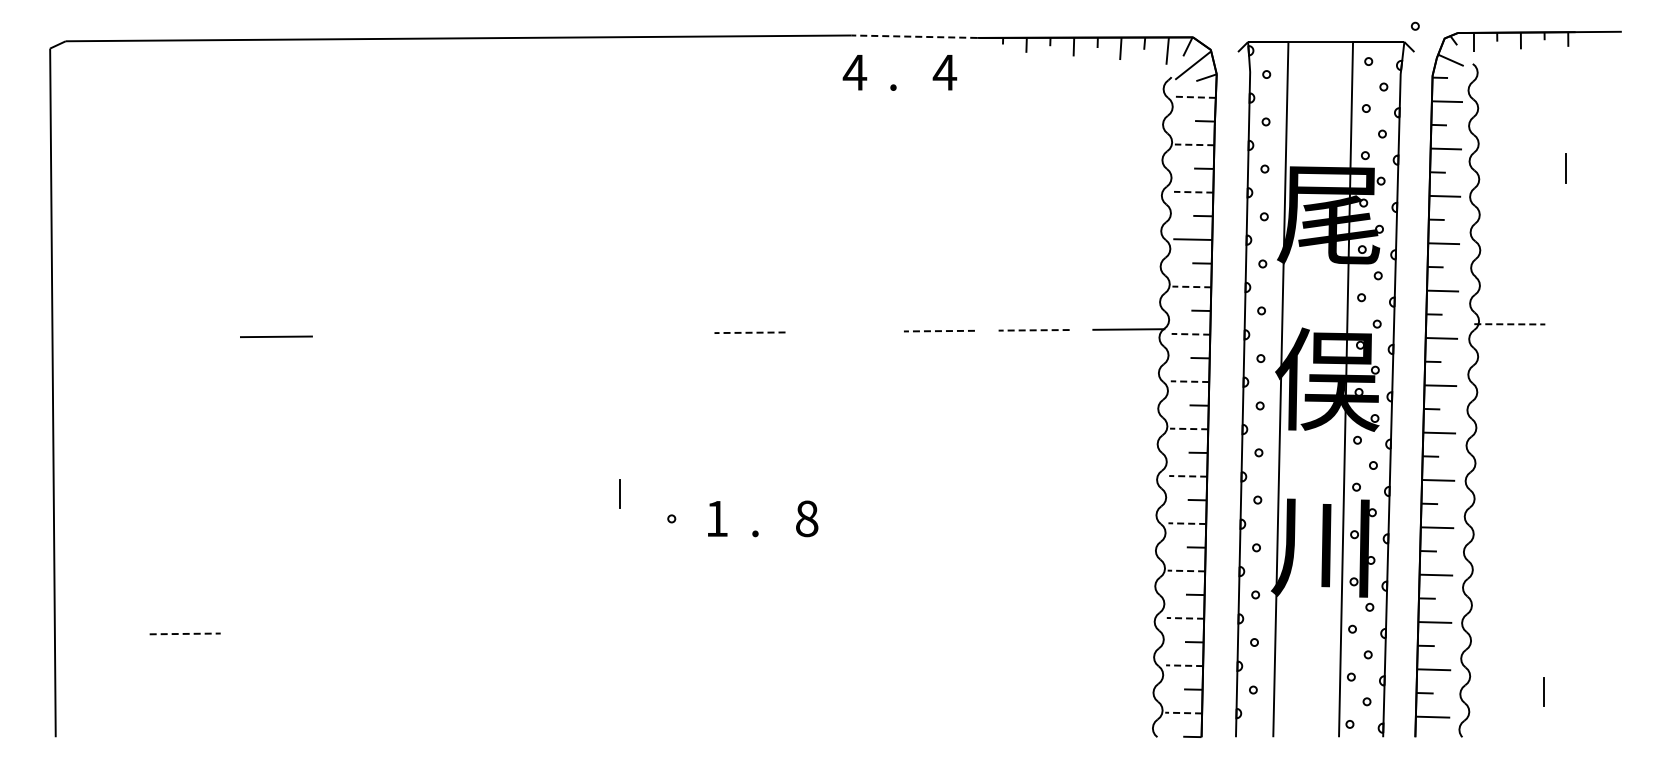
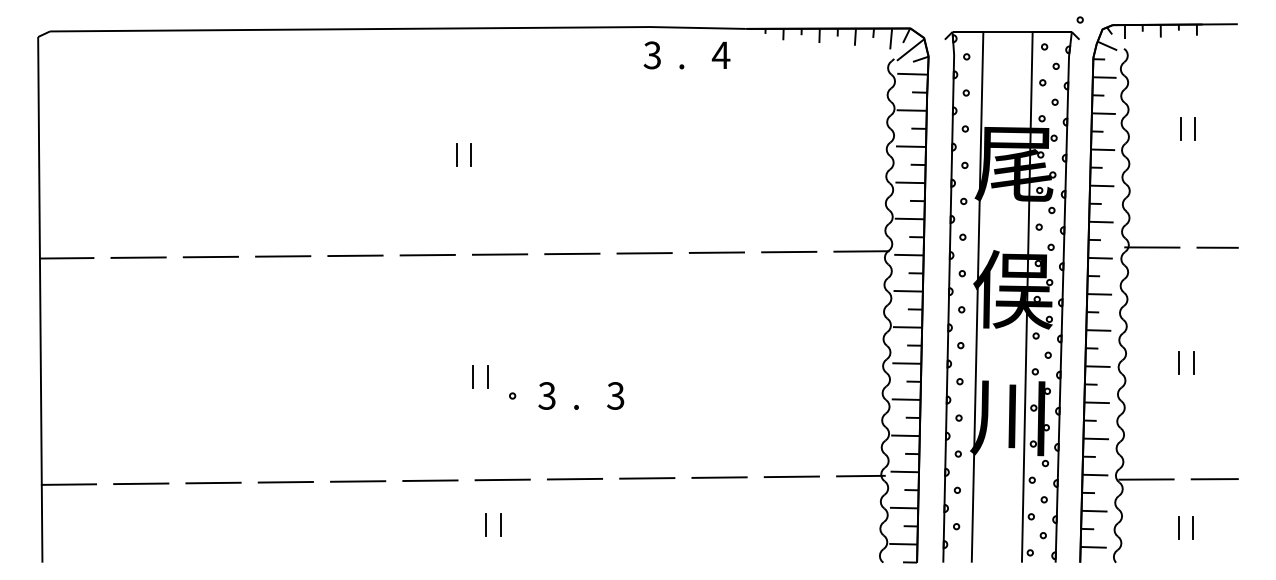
line: (914, 36) -> (697, 27), dashed -> solid
text: (854, 72) -> (652, 55), 4 -> 3
line: (1195, 97) -> (912, 74), dashed -> solid
line: (1194, 144) -> (911, 110), dashed -> solid
line: (1547, 168) -> (1181, 128), added
line: (1193, 192) -> (910, 146), dashed -> solid
line: (598, 202) -> (456, 154), added
line: (617, 202) -> (471, 154), added
line: (1191, 286) -> (909, 218), dashed -> solid
line: (1509, 324) -> (1152, 247), dashed -> solid
line: (1594, 324) -> (1216, 247), added
line: (1034, 330) -> (789, 252), dashed -> solid
line: (844, 331) -> (644, 252), added
line: (939, 331) -> (717, 252), dashed -> solid
line: (750, 332) -> (572, 253), dashed -> solid
line: (654, 333) -> (499, 254), added
line: (465, 334) -> (355, 255), added
line: (560, 334) -> (427, 255), added
line: (1190, 334) -> (908, 255), dashed -> solid
line: (370, 335) -> (282, 256), added
line: (181, 337) -> (138, 257), added
line: (87, 338) -> (66, 258), added
line: (1189, 381) -> (907, 291), dashed -> solid
line: (1188, 428) -> (907, 327), dashed -> solid
line: (1545, 475) -> (1179, 362), added
line: (1564, 475) -> (1194, 362), added
line: (1188, 476) -> (907, 363), dashed -> solid
line: (638, 493) -> (487, 376), added
text: (716, 518) -> (546, 395), 1 -> 3
text: (806, 518) -> (615, 395), 8 -> 3
line: (1187, 523) -> (906, 399), dashed -> solid
line: (1186, 571) -> (905, 436), dashed -> solid
line: (1185, 618) -> (904, 472), dashed -> solid
line: (1127, 623) -> (860, 475), added
line: (1037, 624) -> (791, 476), added
line: (942, 625) -> (719, 477), added
line: (847, 626) -> (646, 478), added
line: (752, 627) -> (574, 478), added
line: (1591, 627) -> (1214, 478), added
line: (658, 628) -> (502, 479), added
line: (1501, 628) -> (1145, 479), added
line: (563, 629) -> (430, 480), added
line: (468, 630) -> (357, 481), added
line: (374, 631) -> (285, 481), added
line: (279, 632) -> (213, 482), added
line: (185, 633) -> (141, 483), dashed -> solid
line: (90, 634) -> (68, 484), added
line: (1184, 665) -> (904, 507), dashed -> solid
line: (637, 687) -> (486, 524), added
line: (656, 687) -> (500, 524), added
line: (1563, 692) -> (1193, 528), added
line: (1183, 713) -> (903, 544), dashed -> solid

